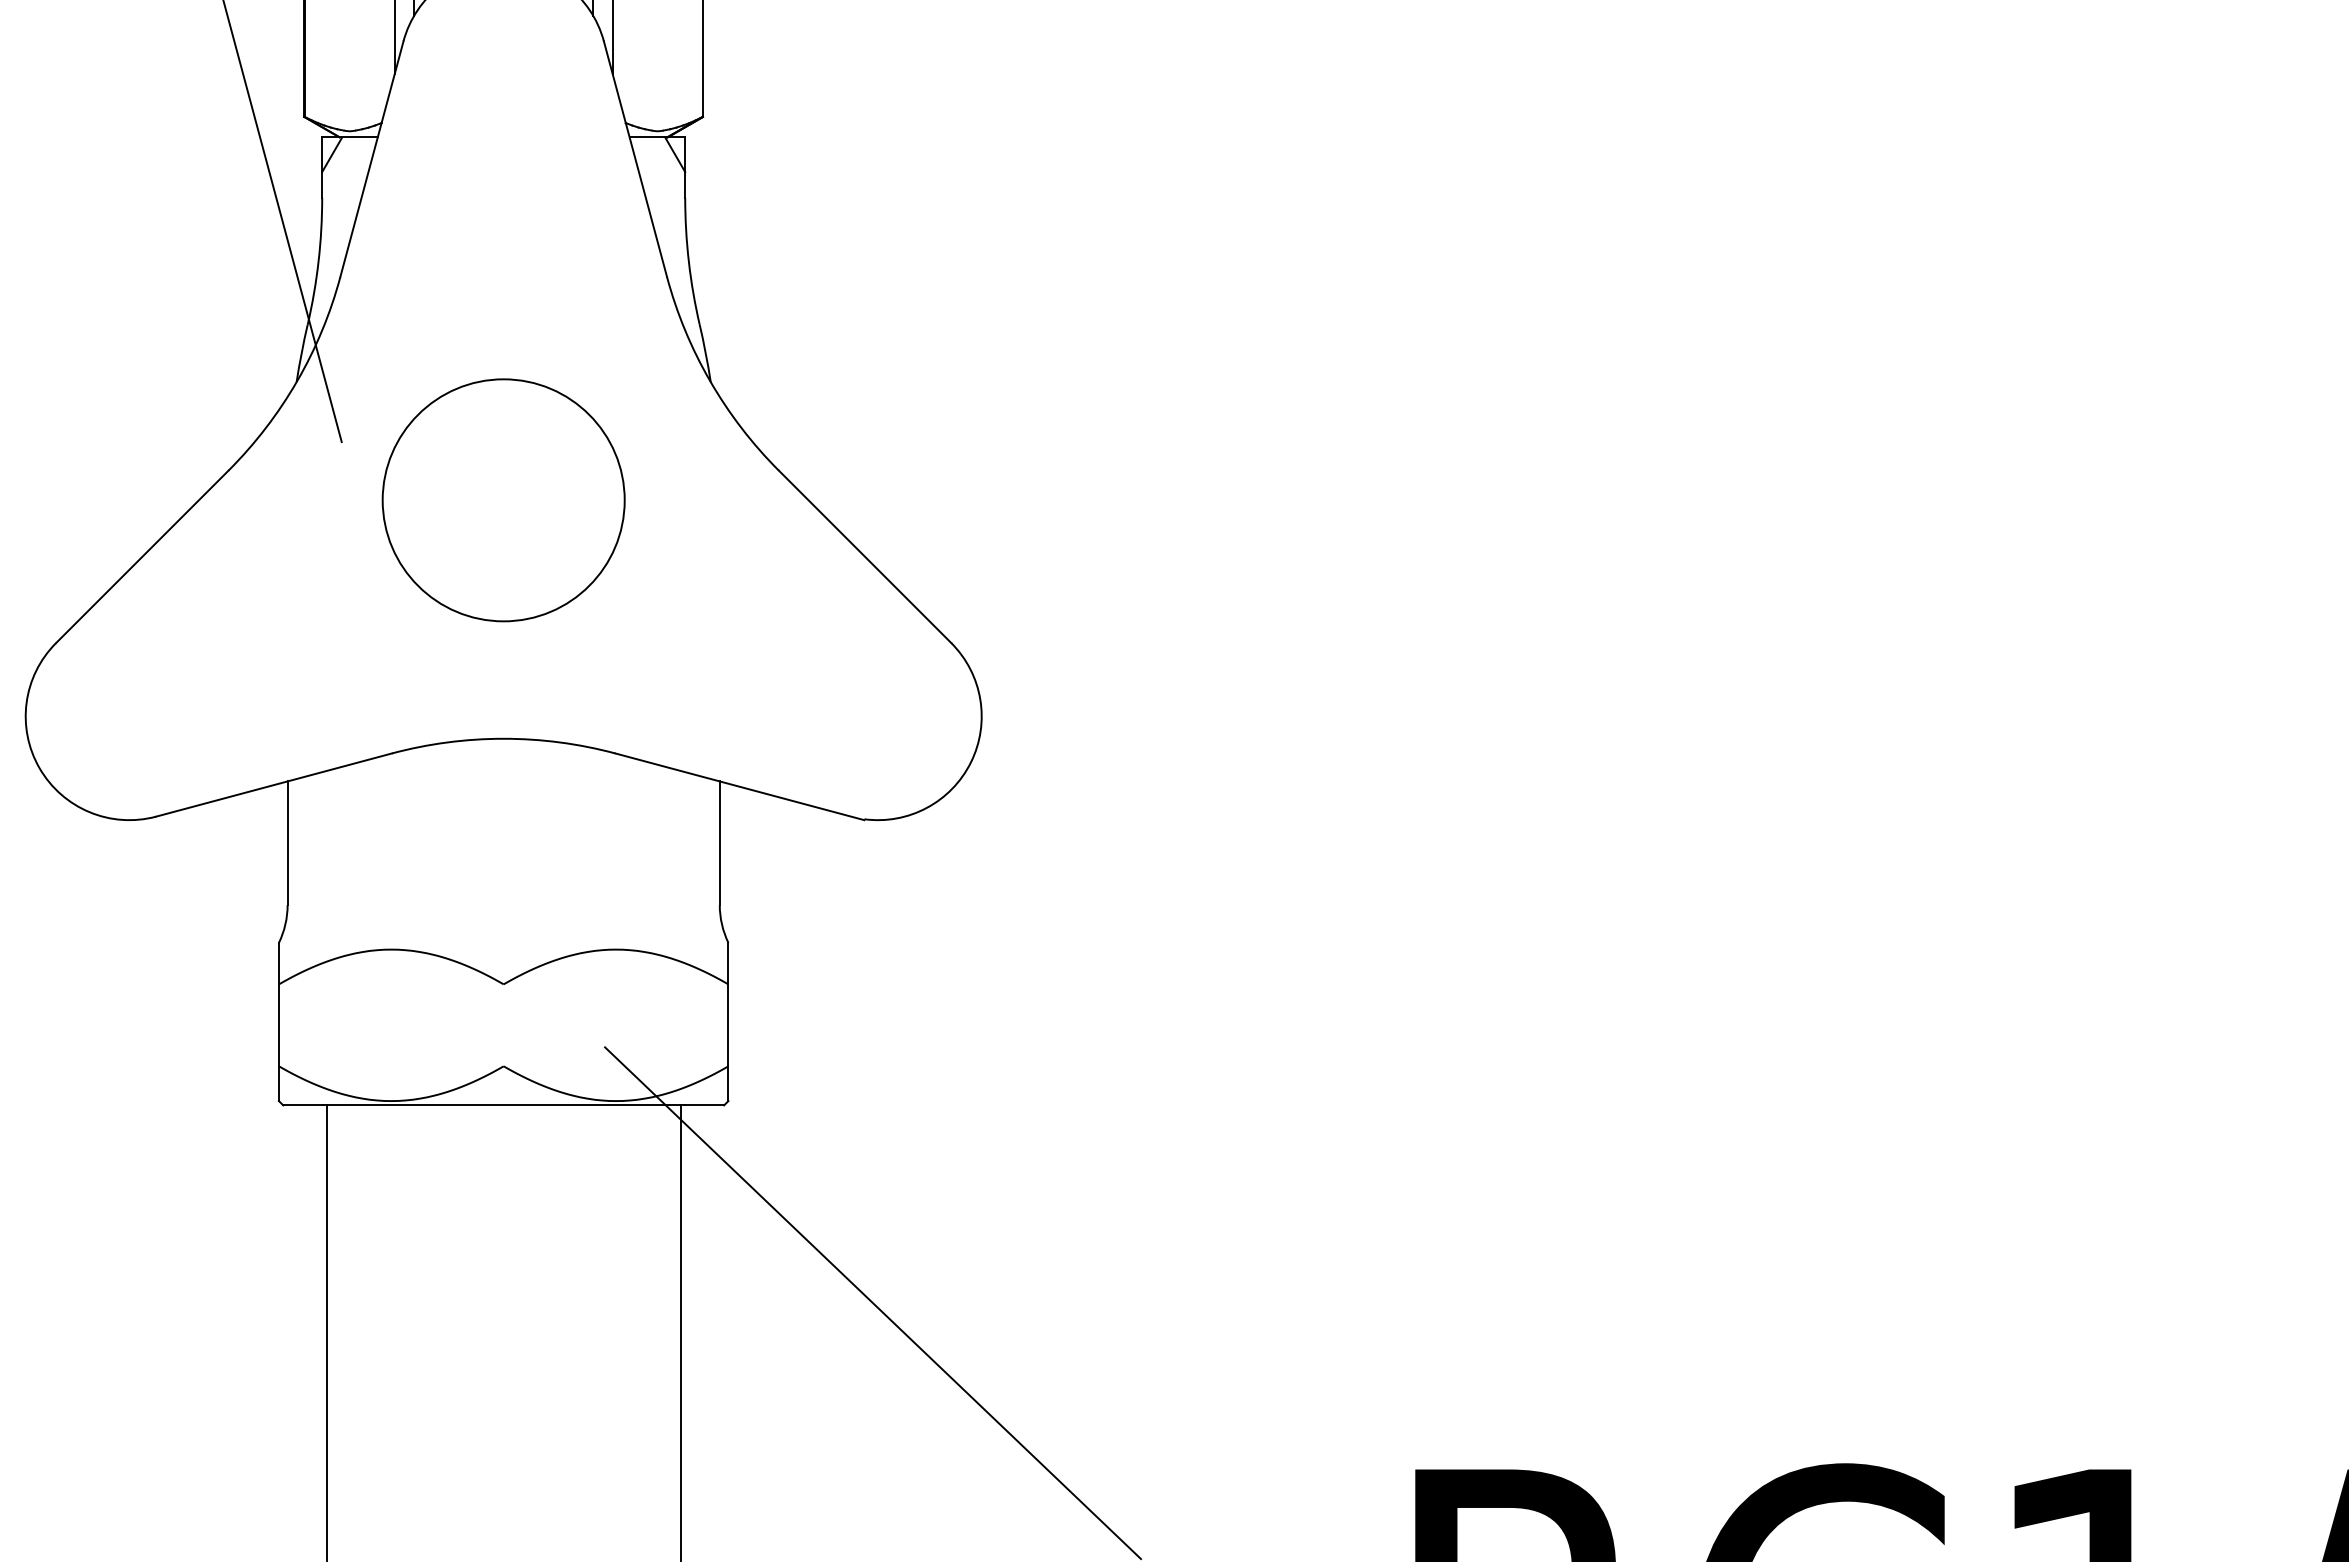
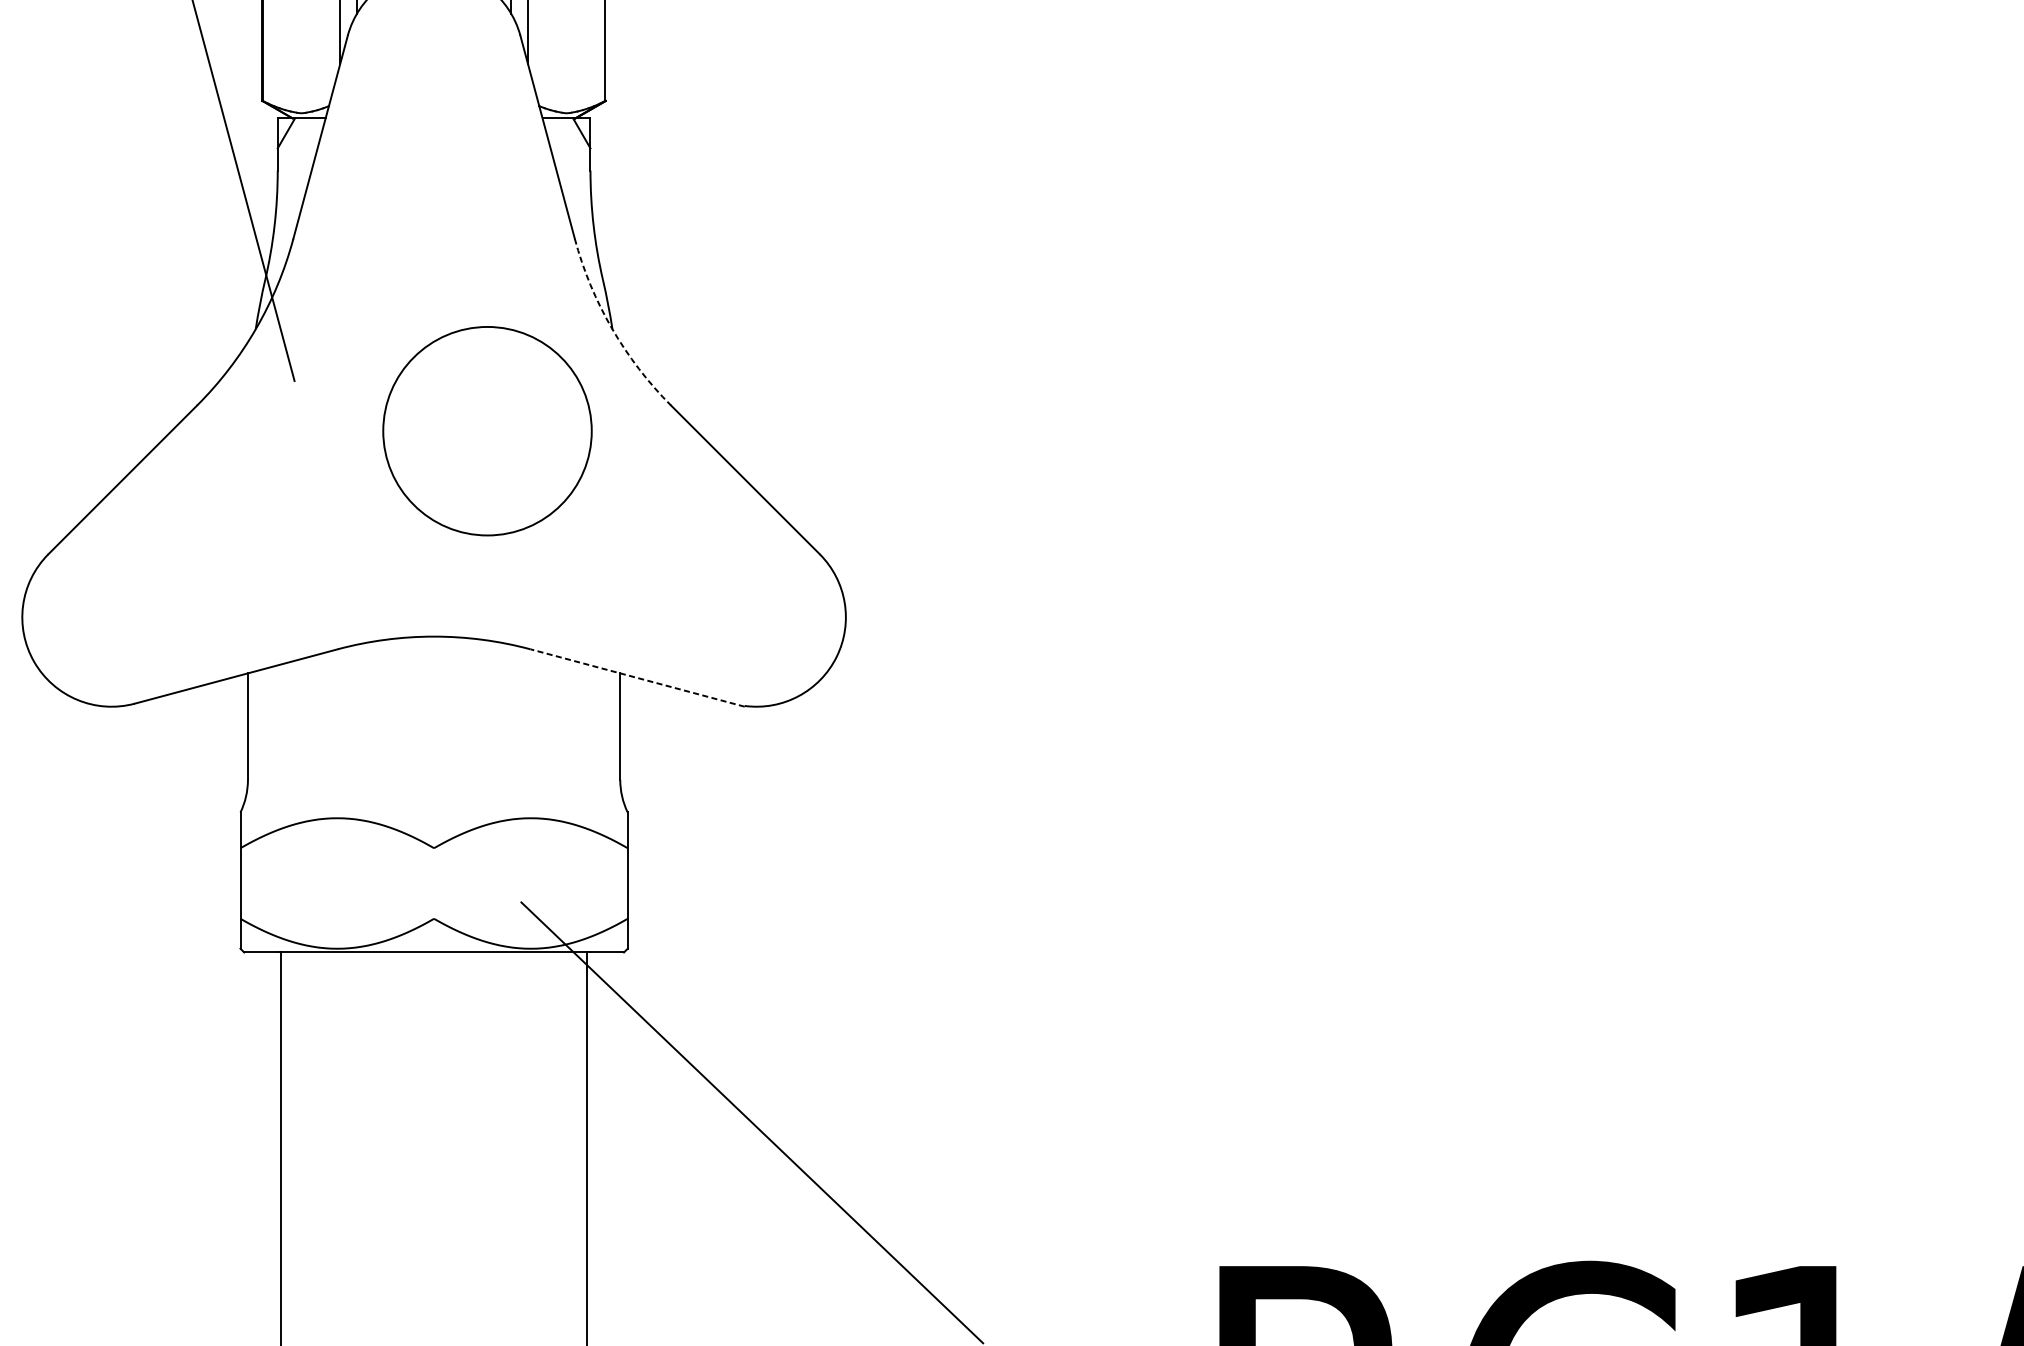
arc: (710, 381) -> (612, 328), solid -> dashed
circle: (503, 500) -> (487, 431), moved
line: (739, 786) -> (637, 677), solid -> dashed

